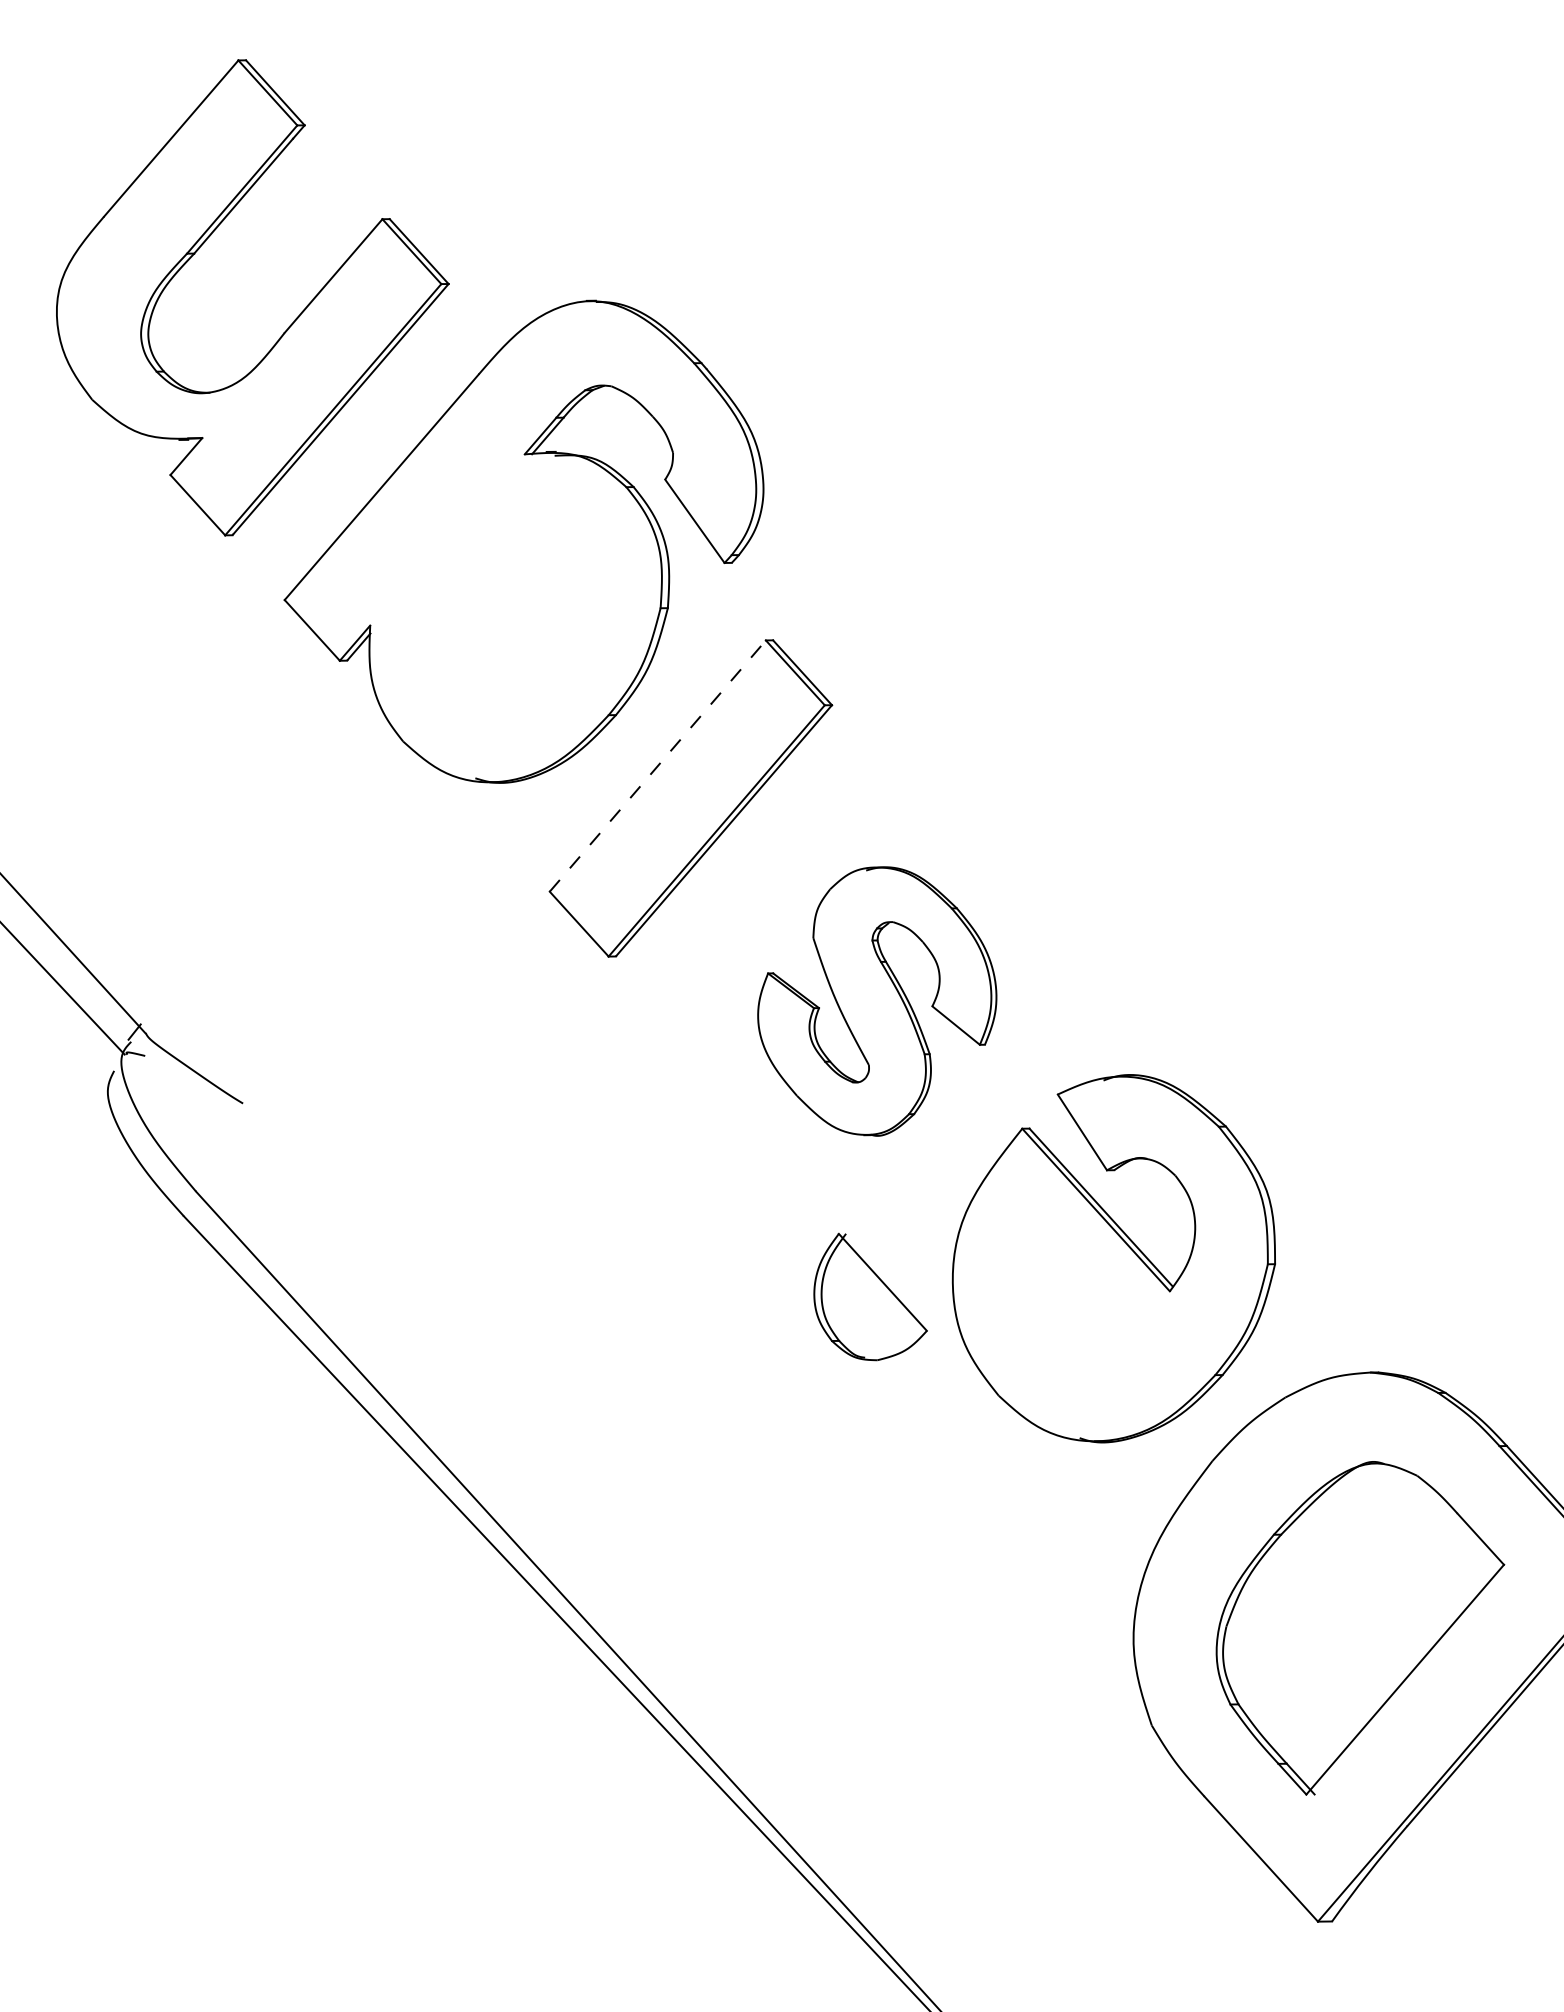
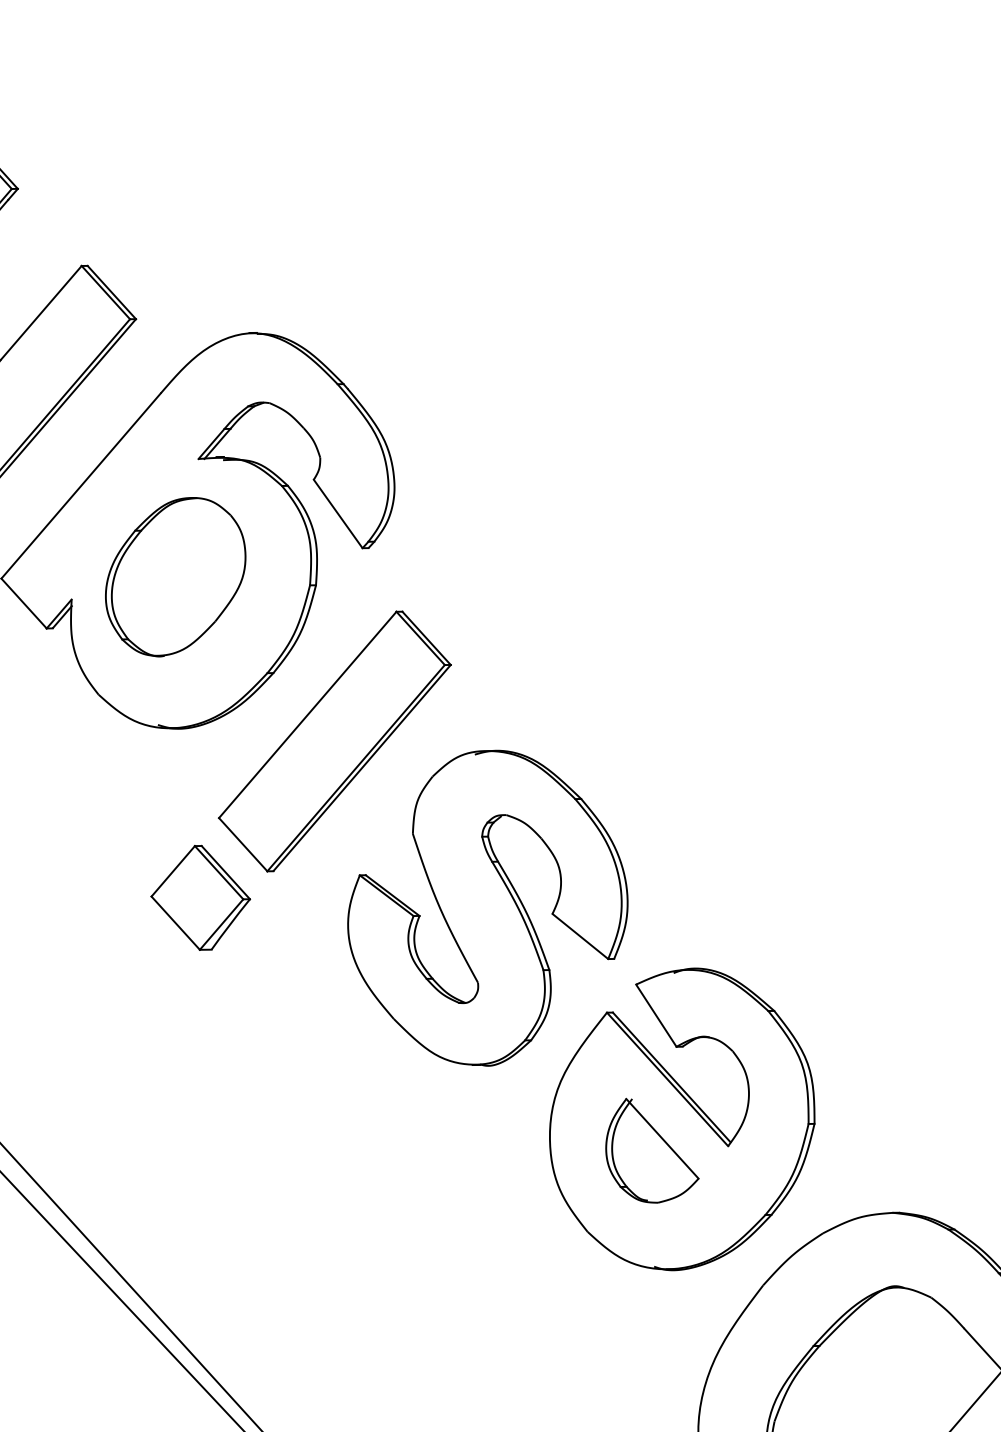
part: (496, 597) -> (175, 576), added
line: (657, 766) -> (307, 715), dashed -> solid
part: (527, 988) -> (200, 897), added
part: (877, 1001) -> (488, 908), size x1.43
part: (870, 1296) -> (652, 1150), moved

